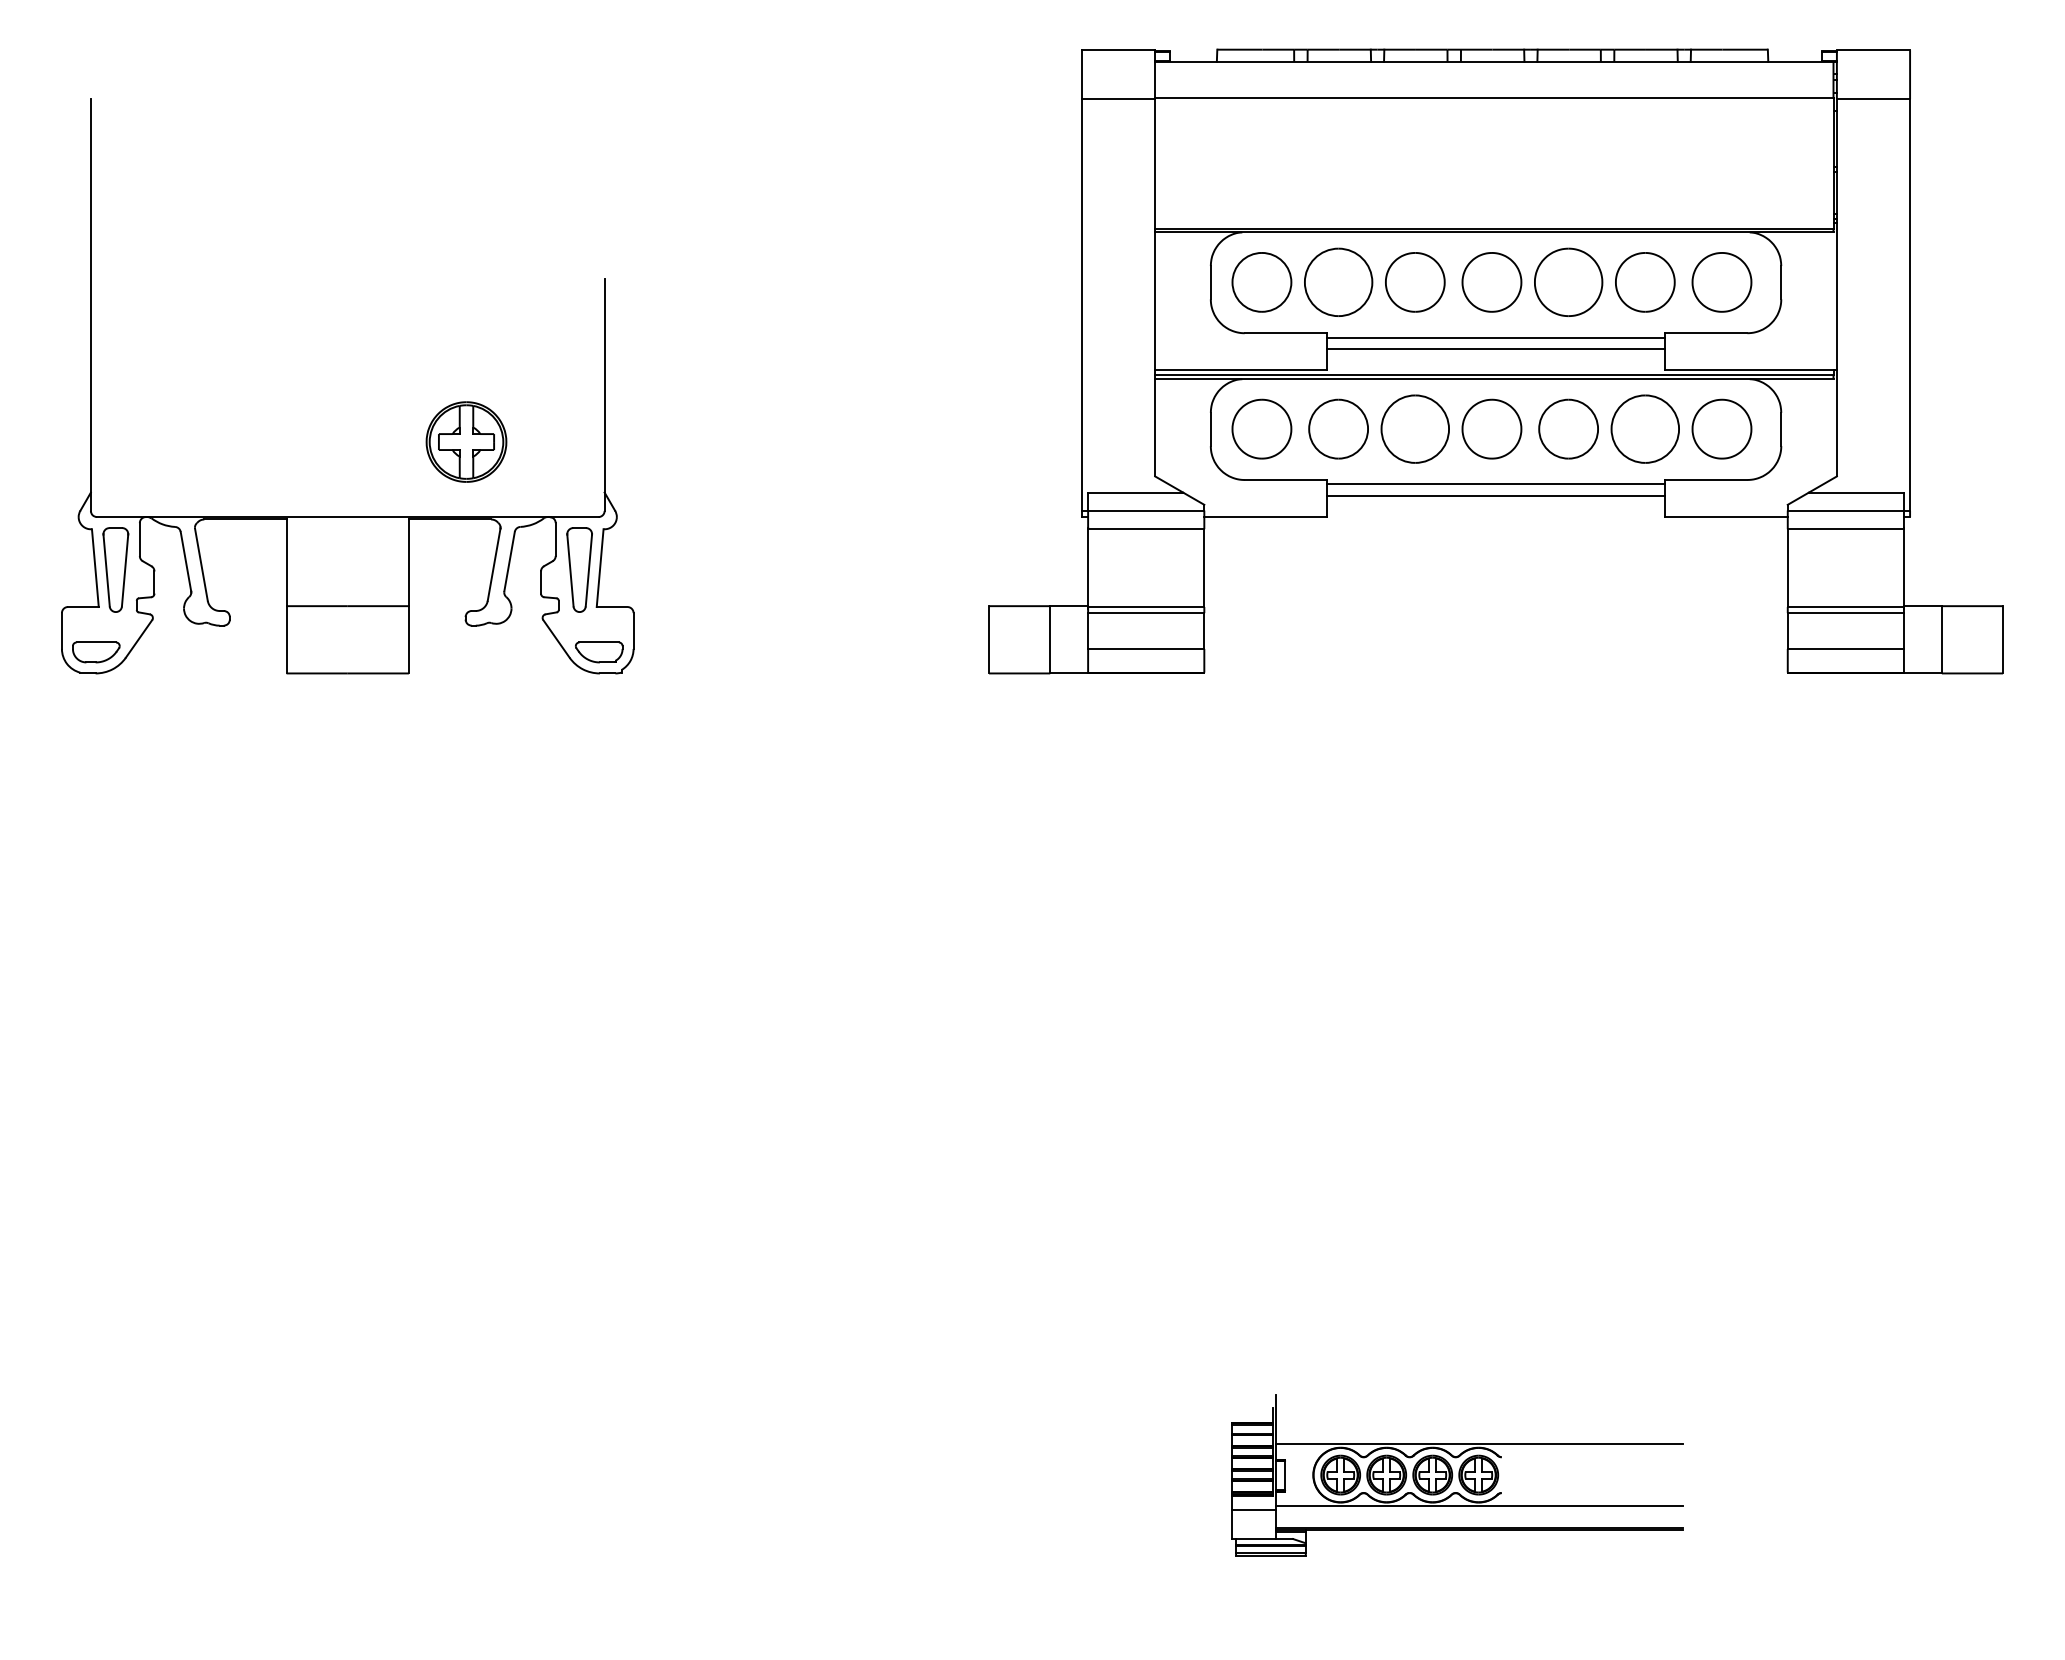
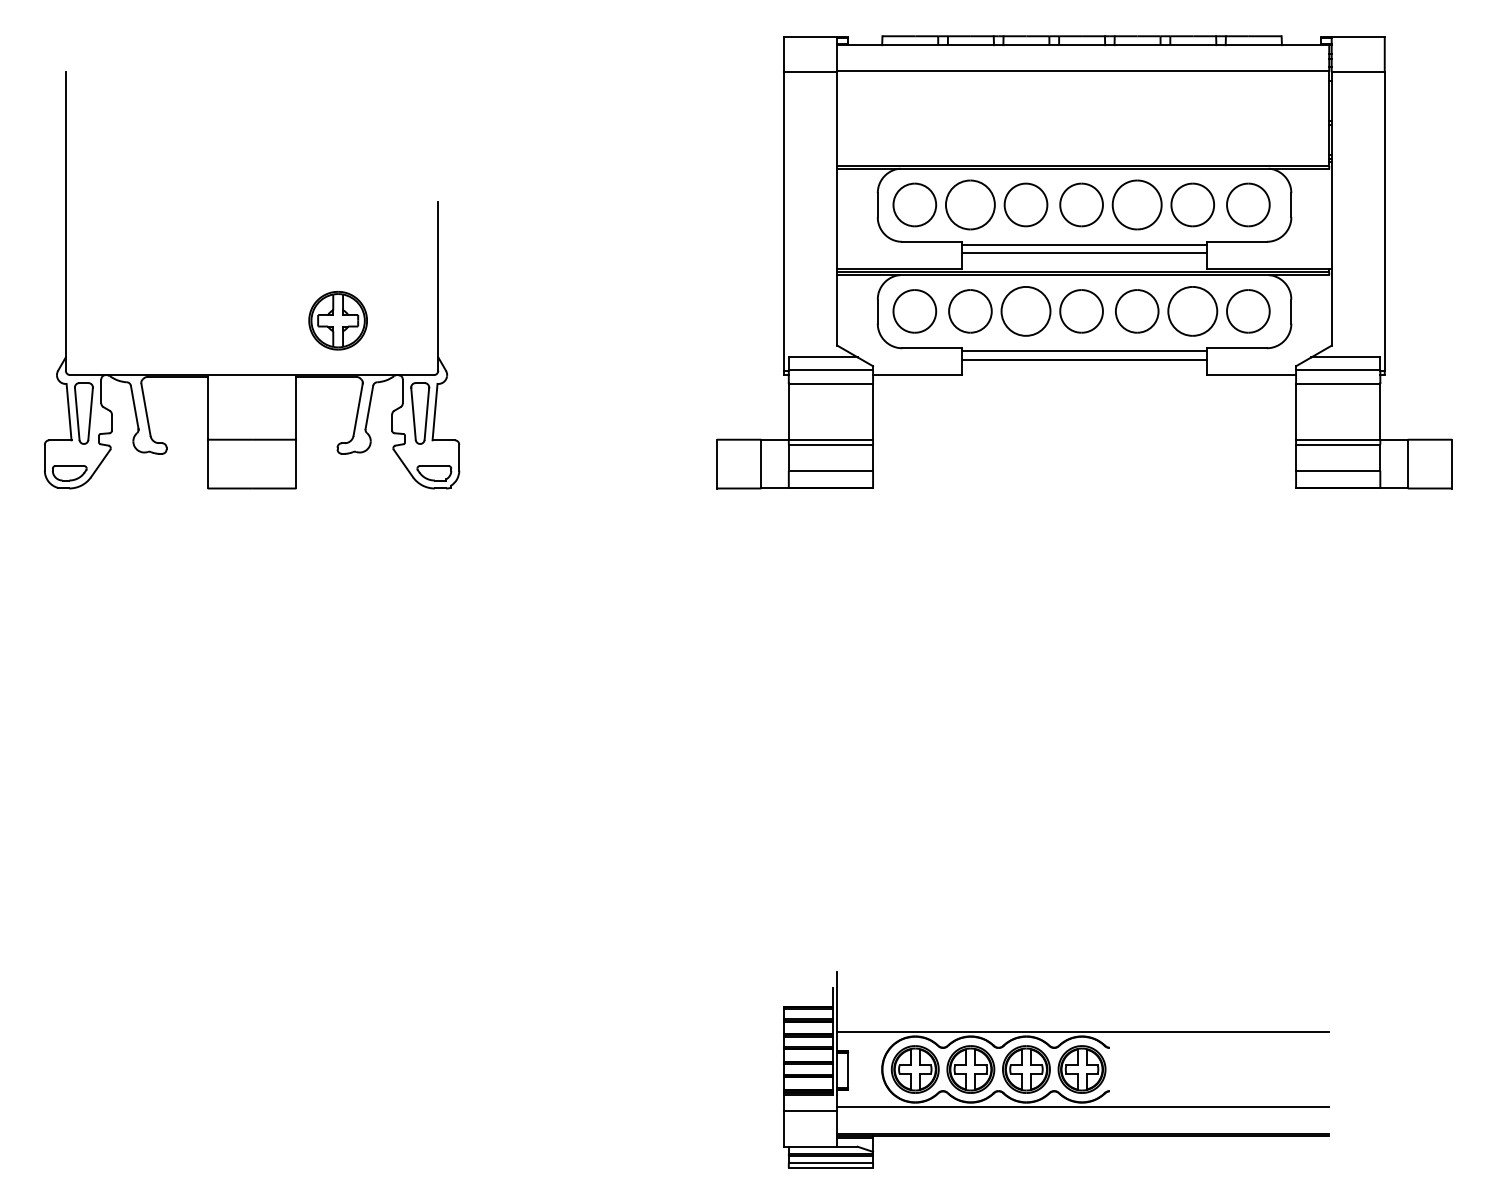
part: (1457, 1475) -> (1056, 1069), size x1.67

